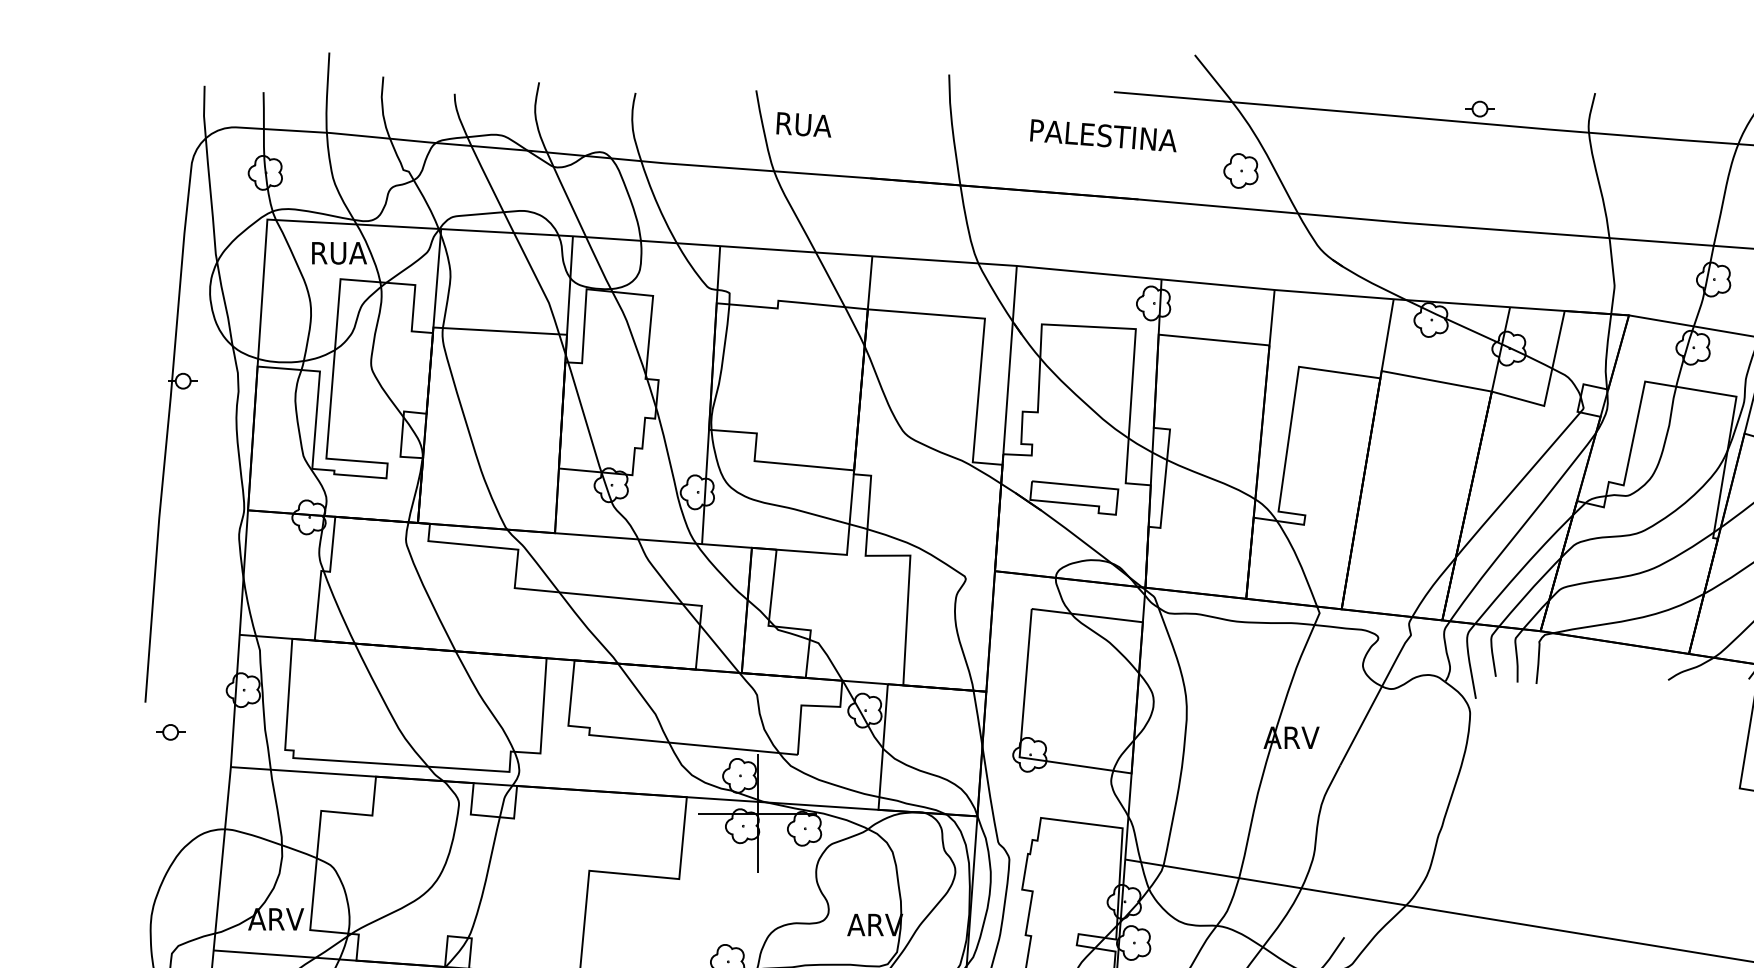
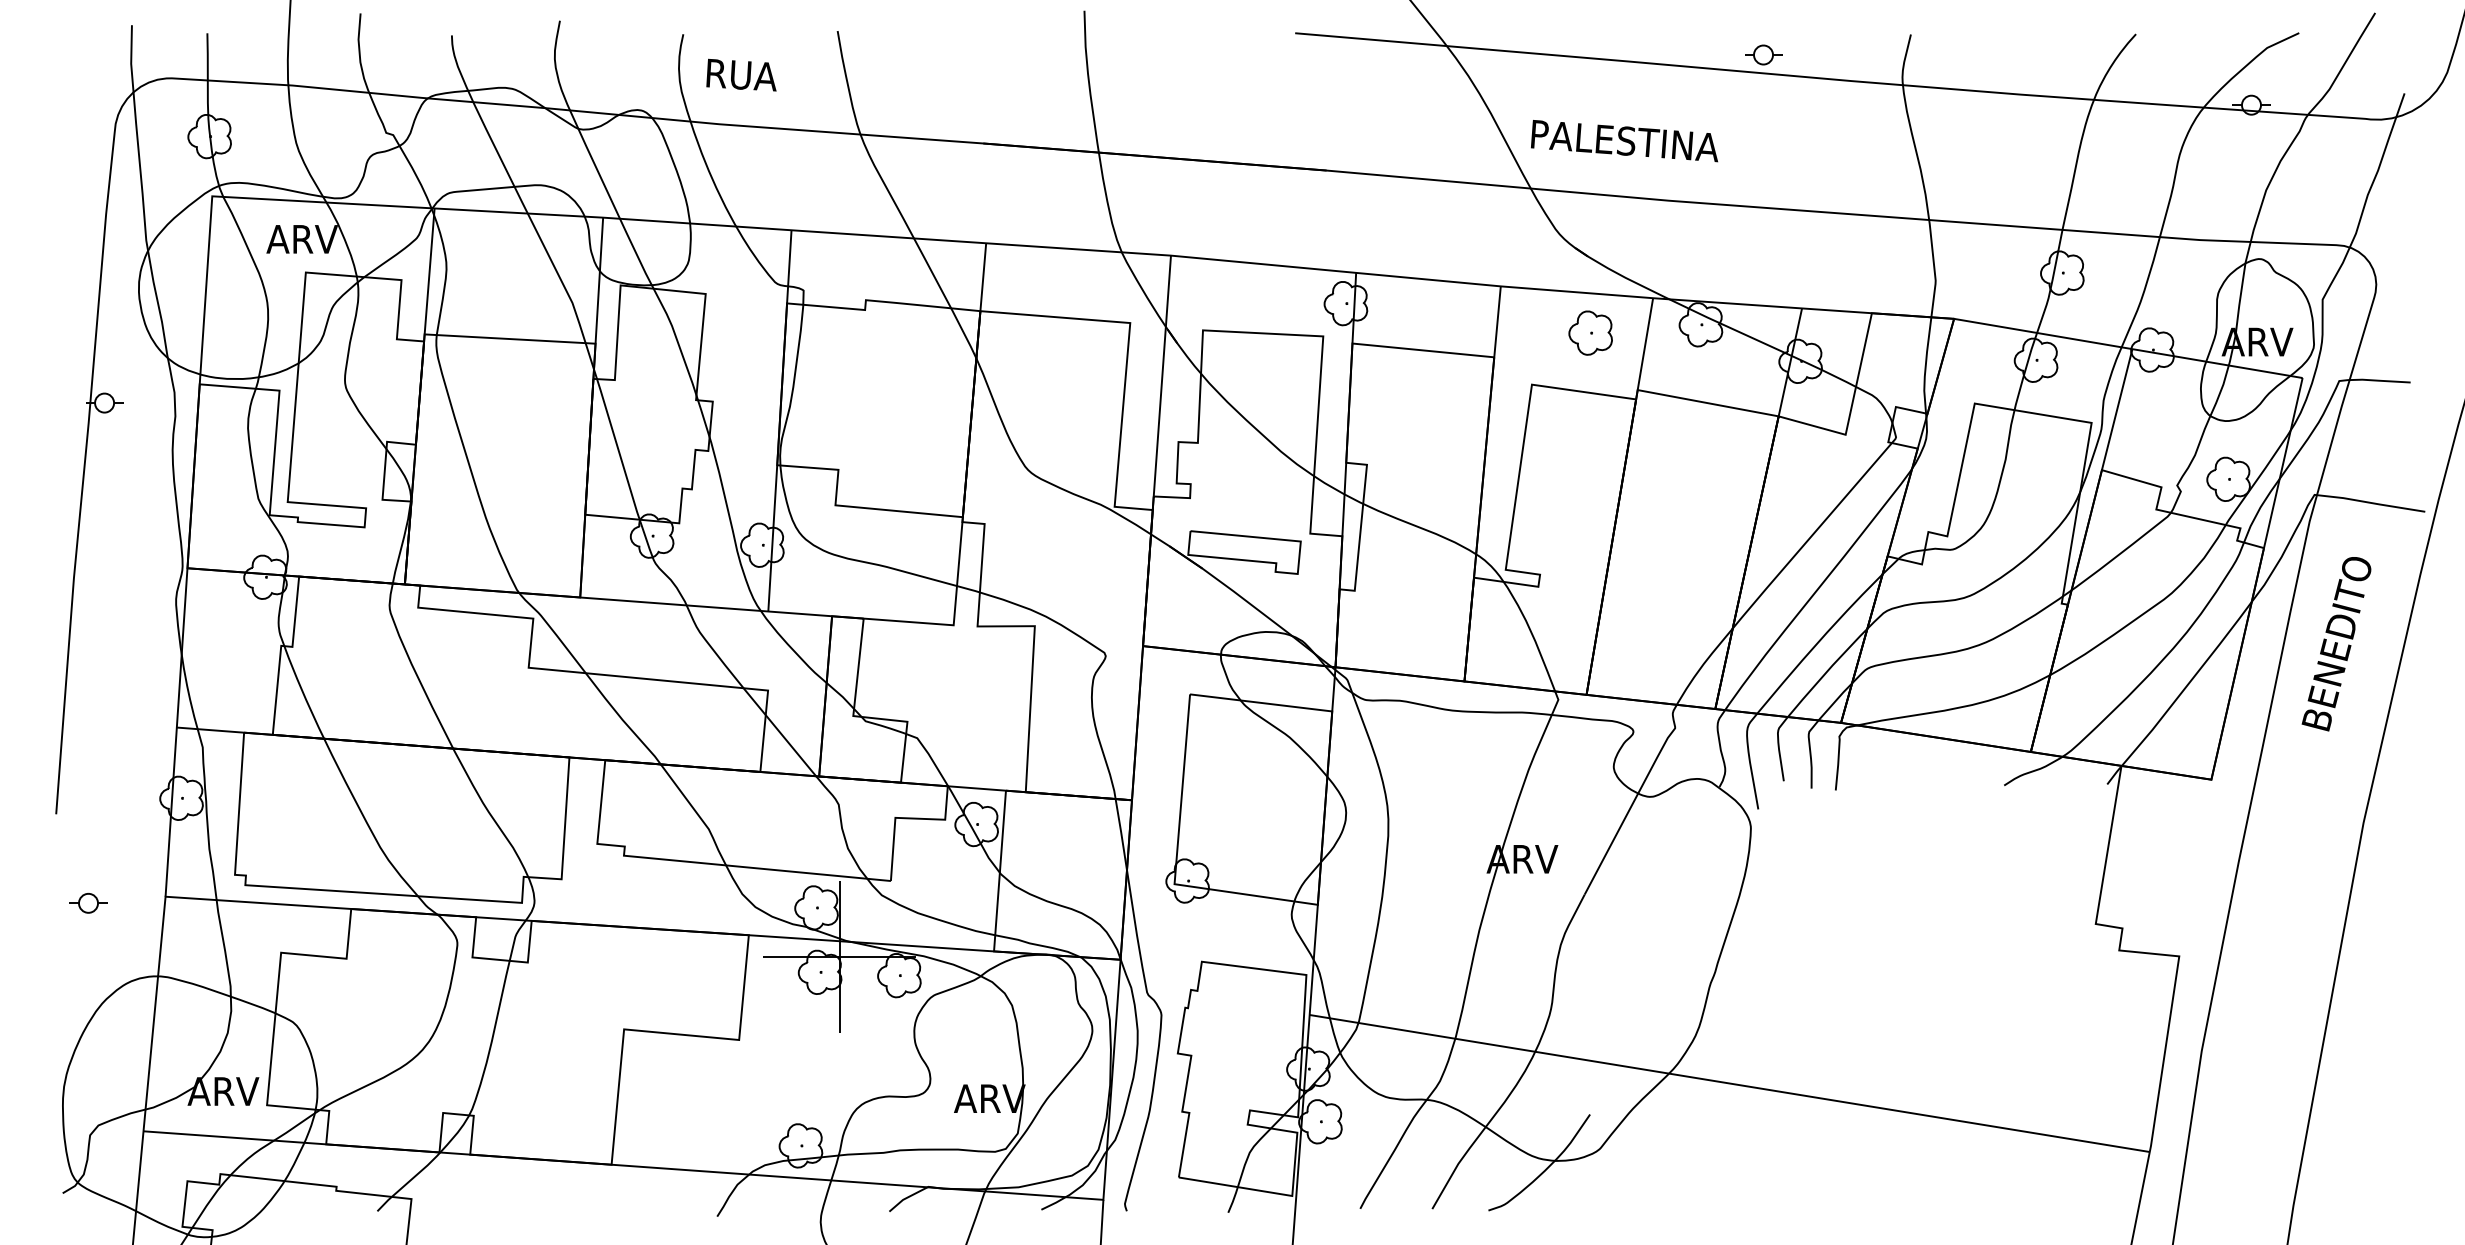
text: (803, 124) -> (741, 74), moved
text: (1103, 136) -> (1624, 141), moved
part: (1240, 170) -> (1590, 332), moved
text: (337, 253) -> (302, 239), RUA -> ARV
part: (170, 732) -> (88, 903), moved

